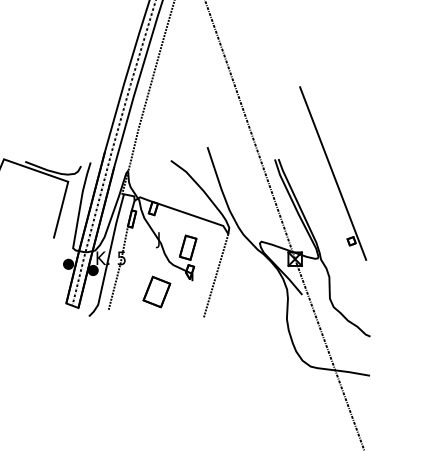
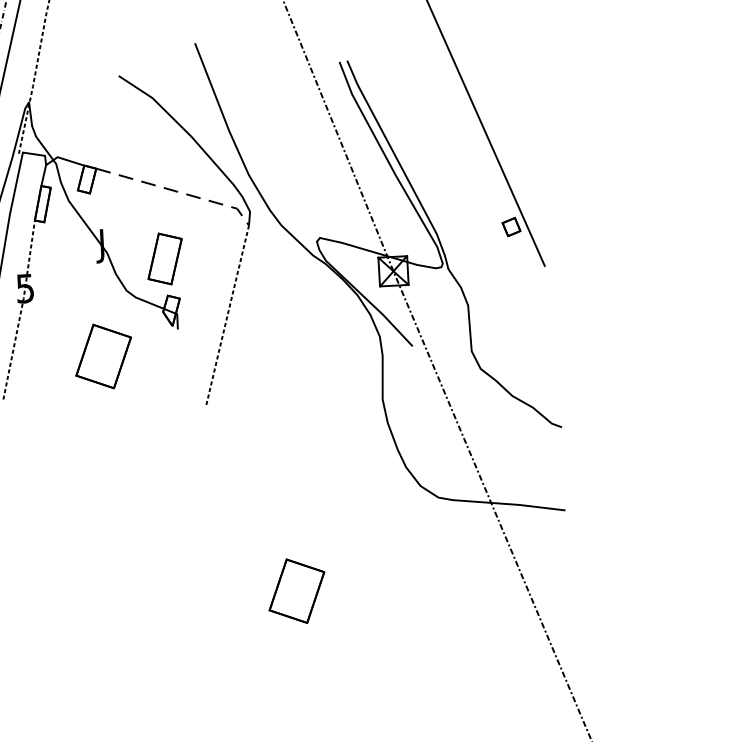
line: (195, 216) -> (177, 191), solid -> dashed
part: (241, 406) -> (295, 590), added

